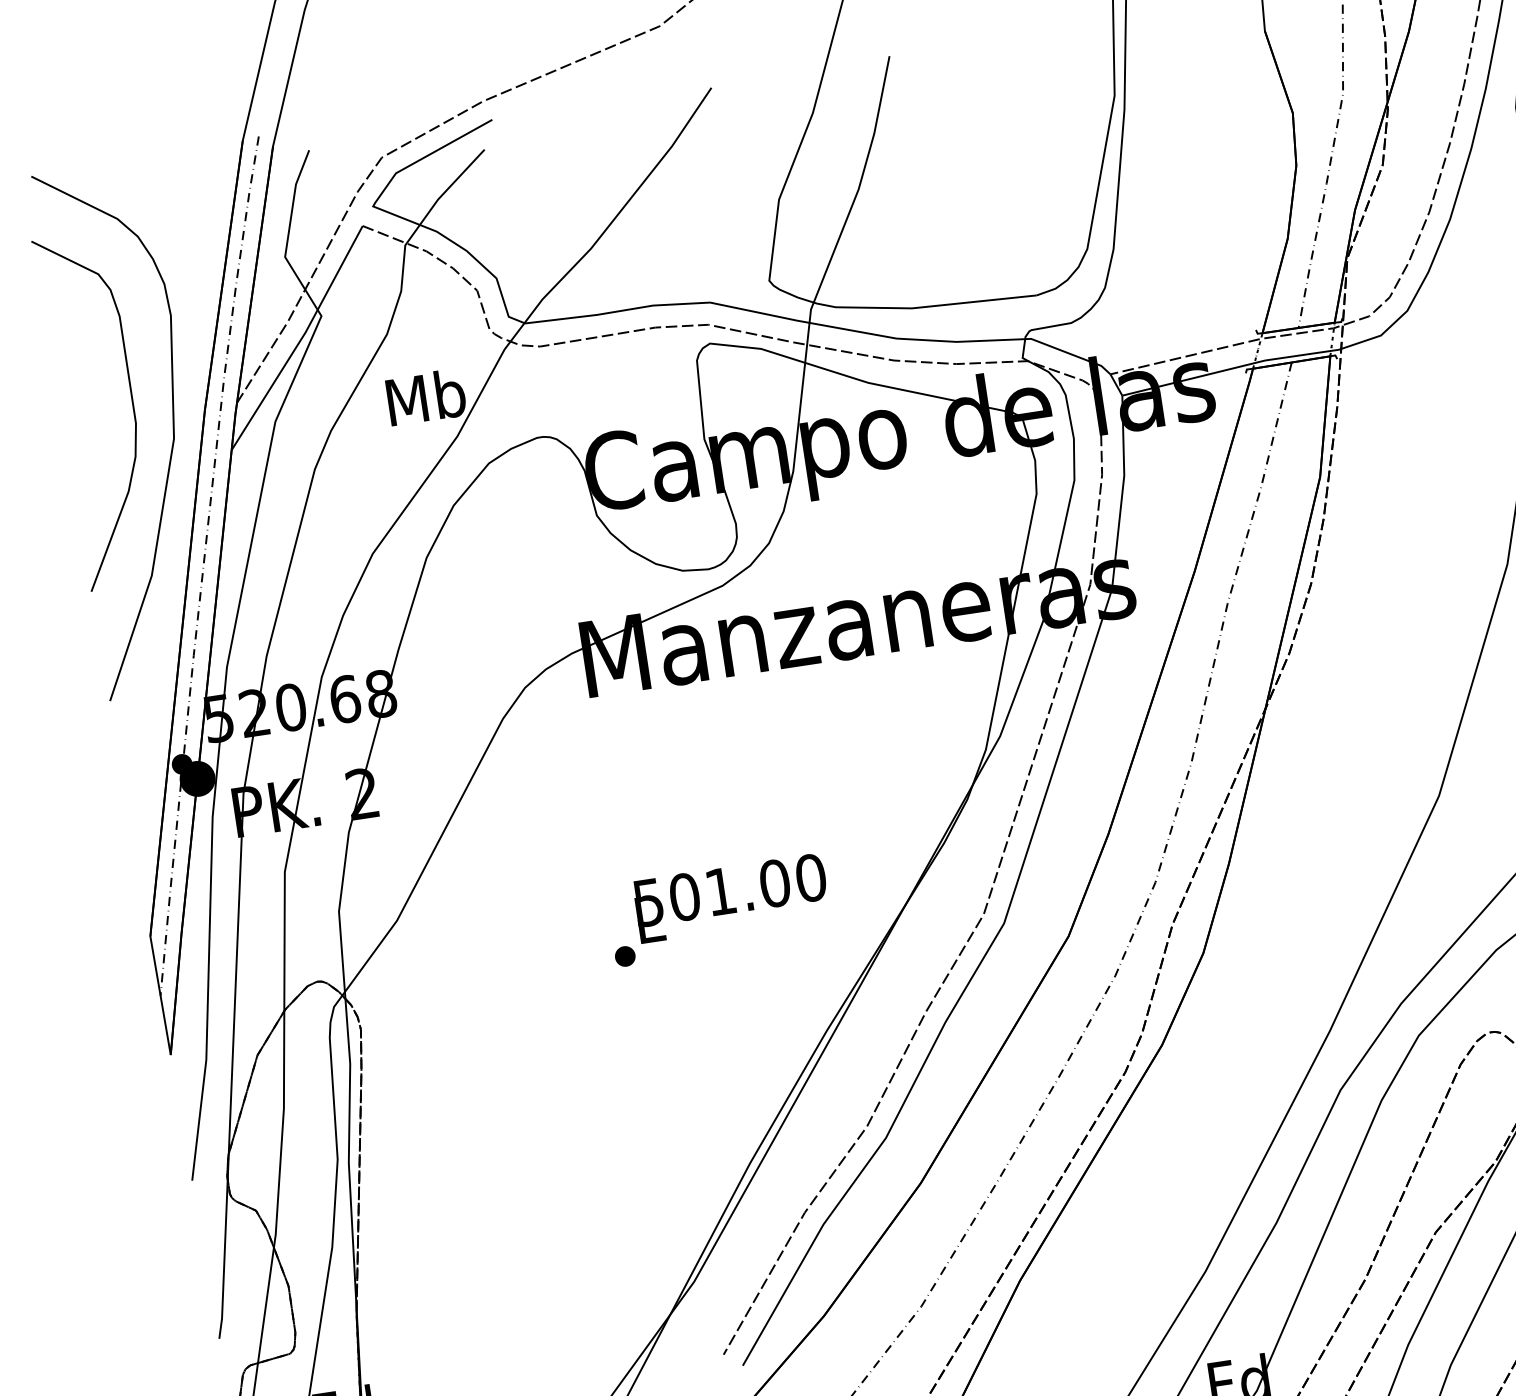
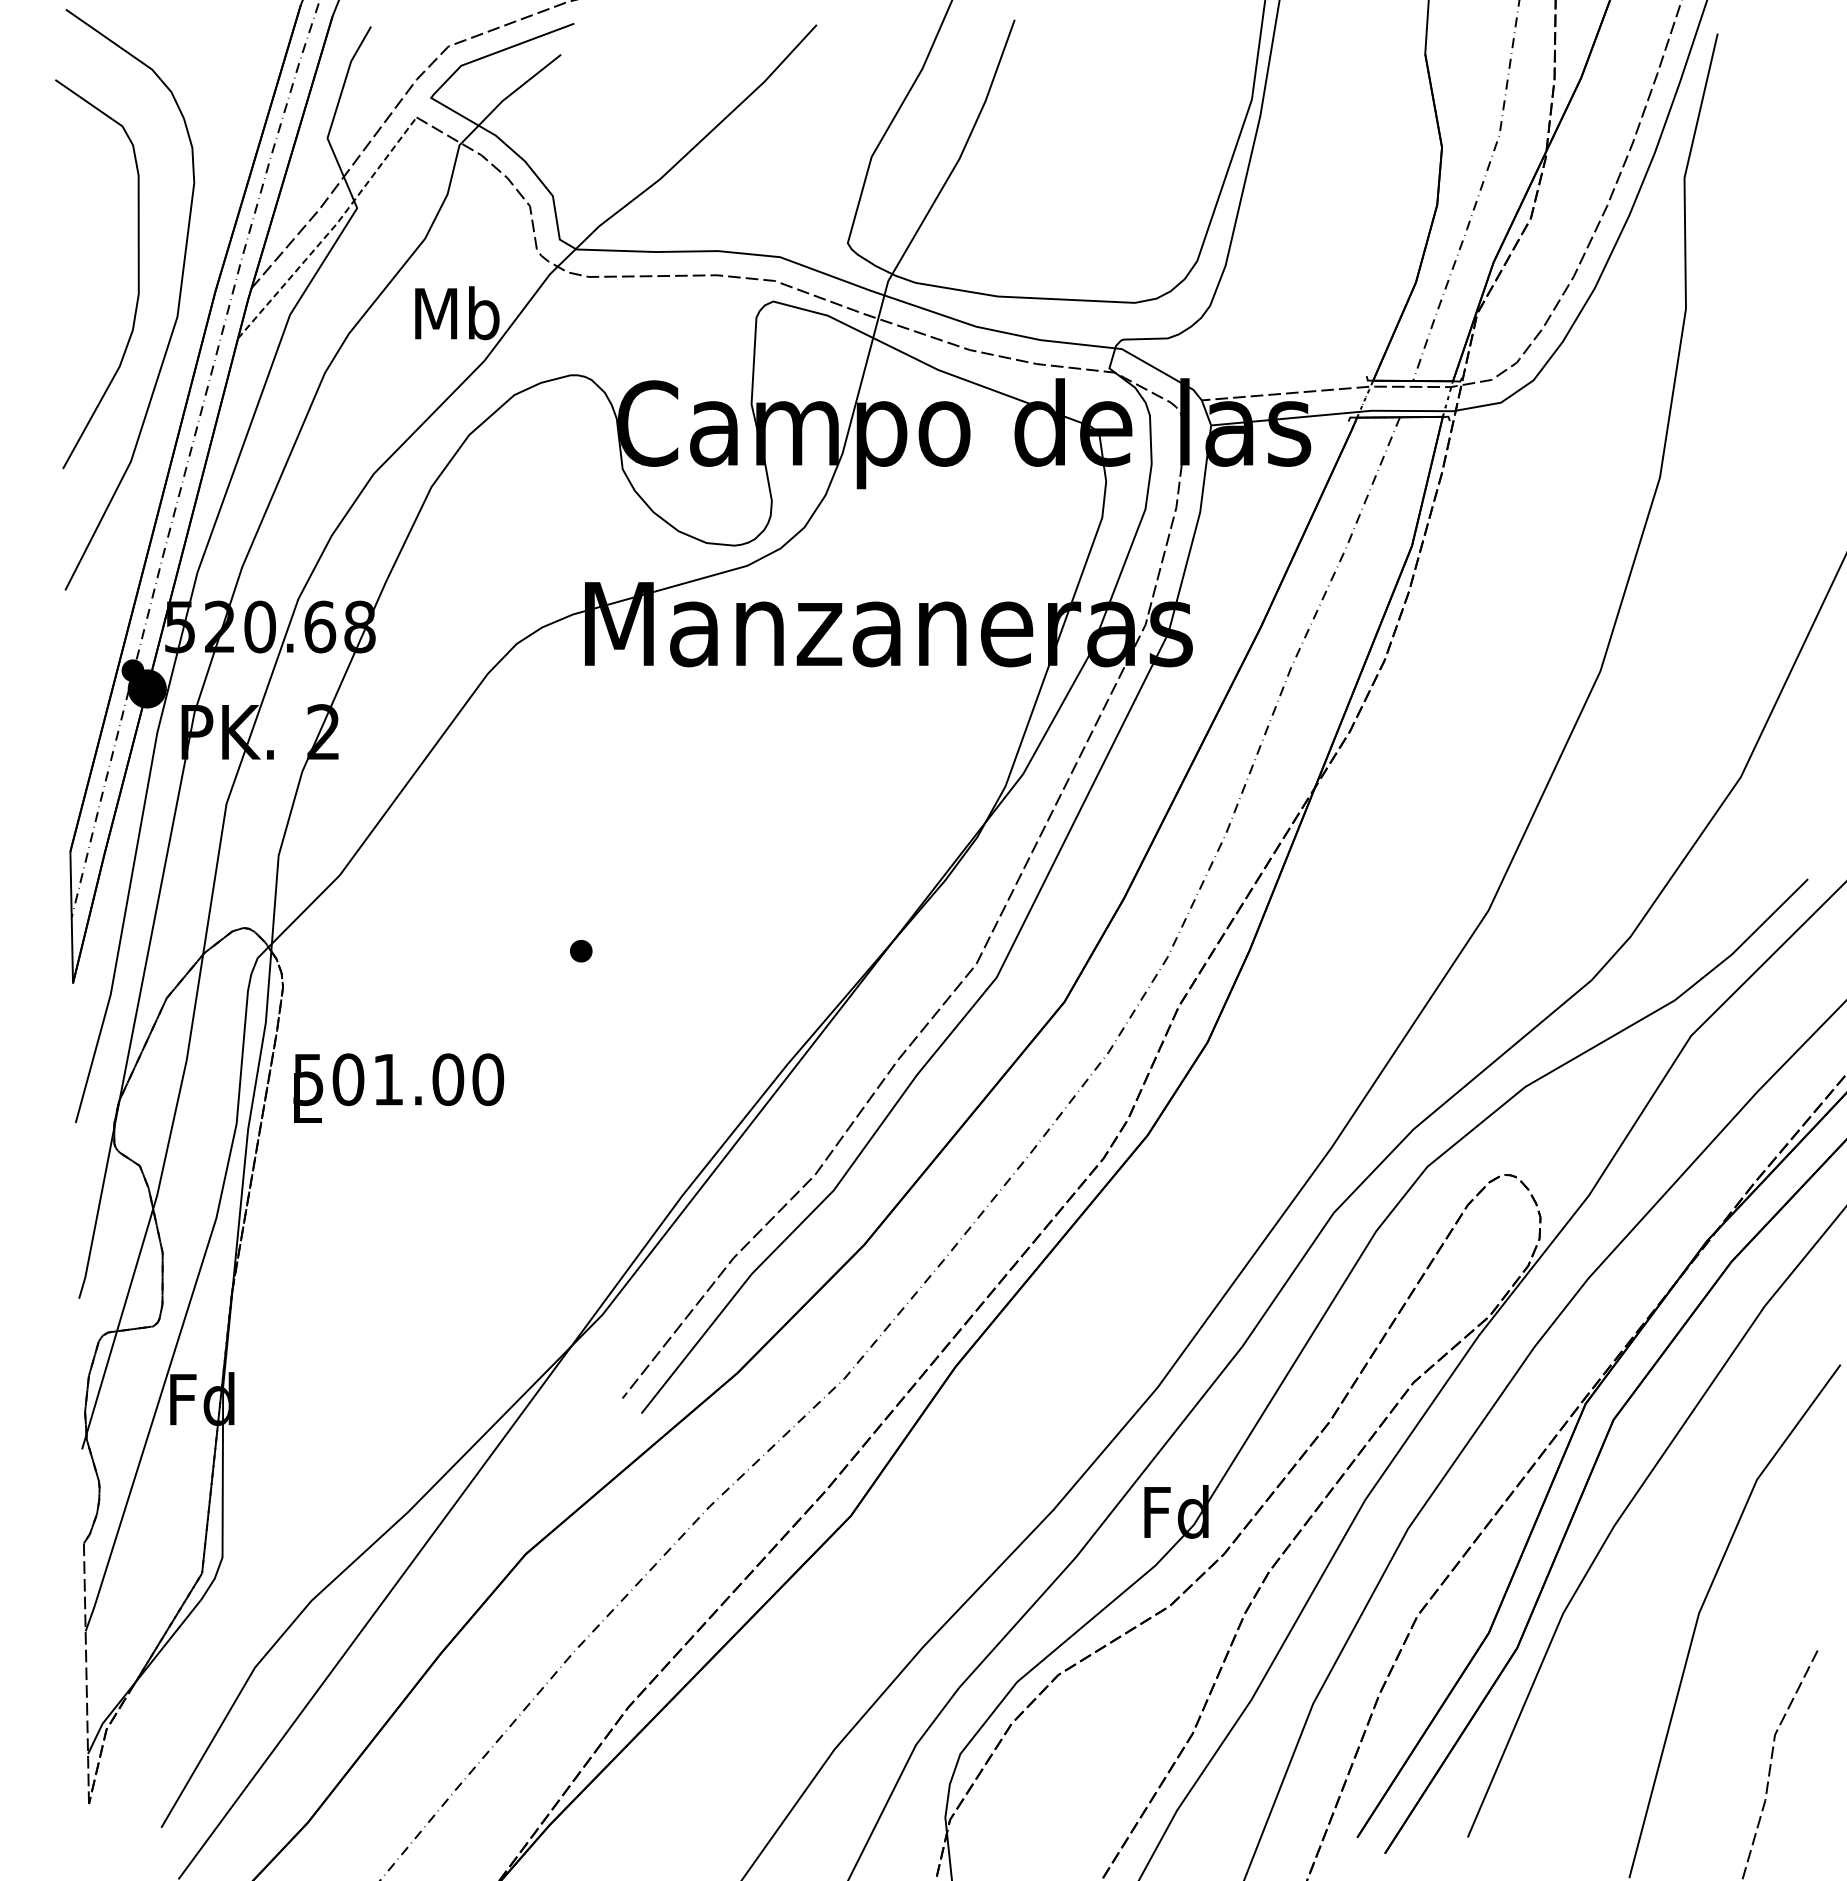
line: (301, 339) -> (331, 230), solid -> dashed
text: (731, 897) -> (398, 1087), moved

